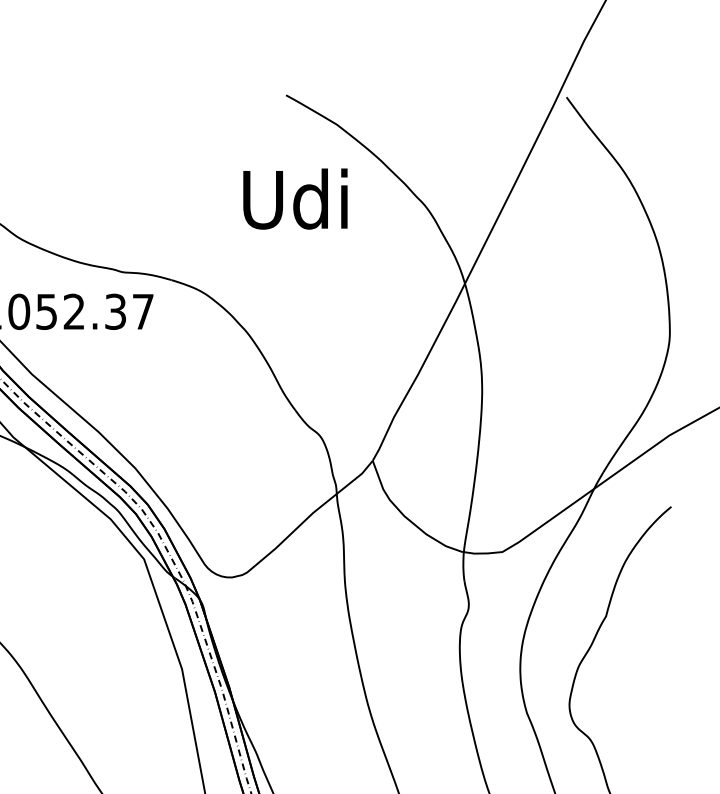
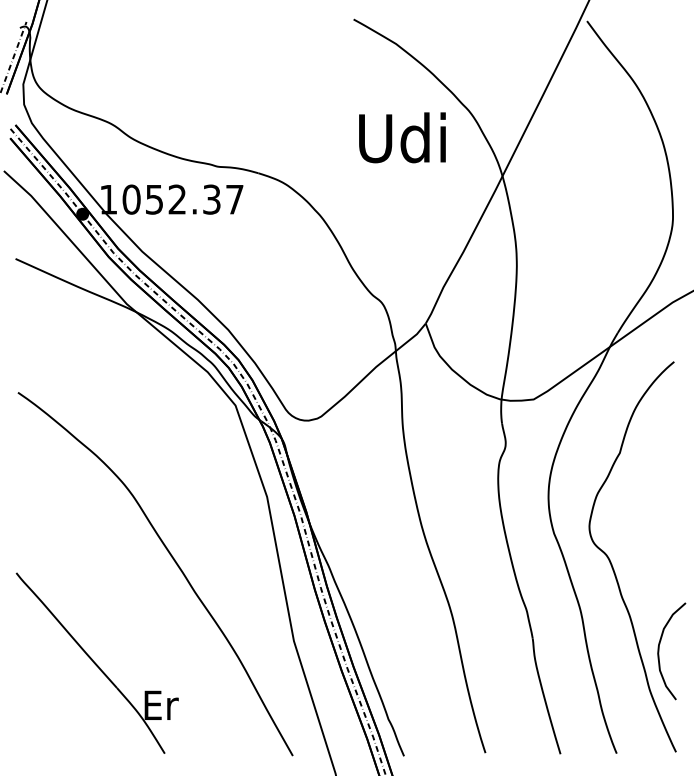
text: (295, 198) -> (402, 137), moved

